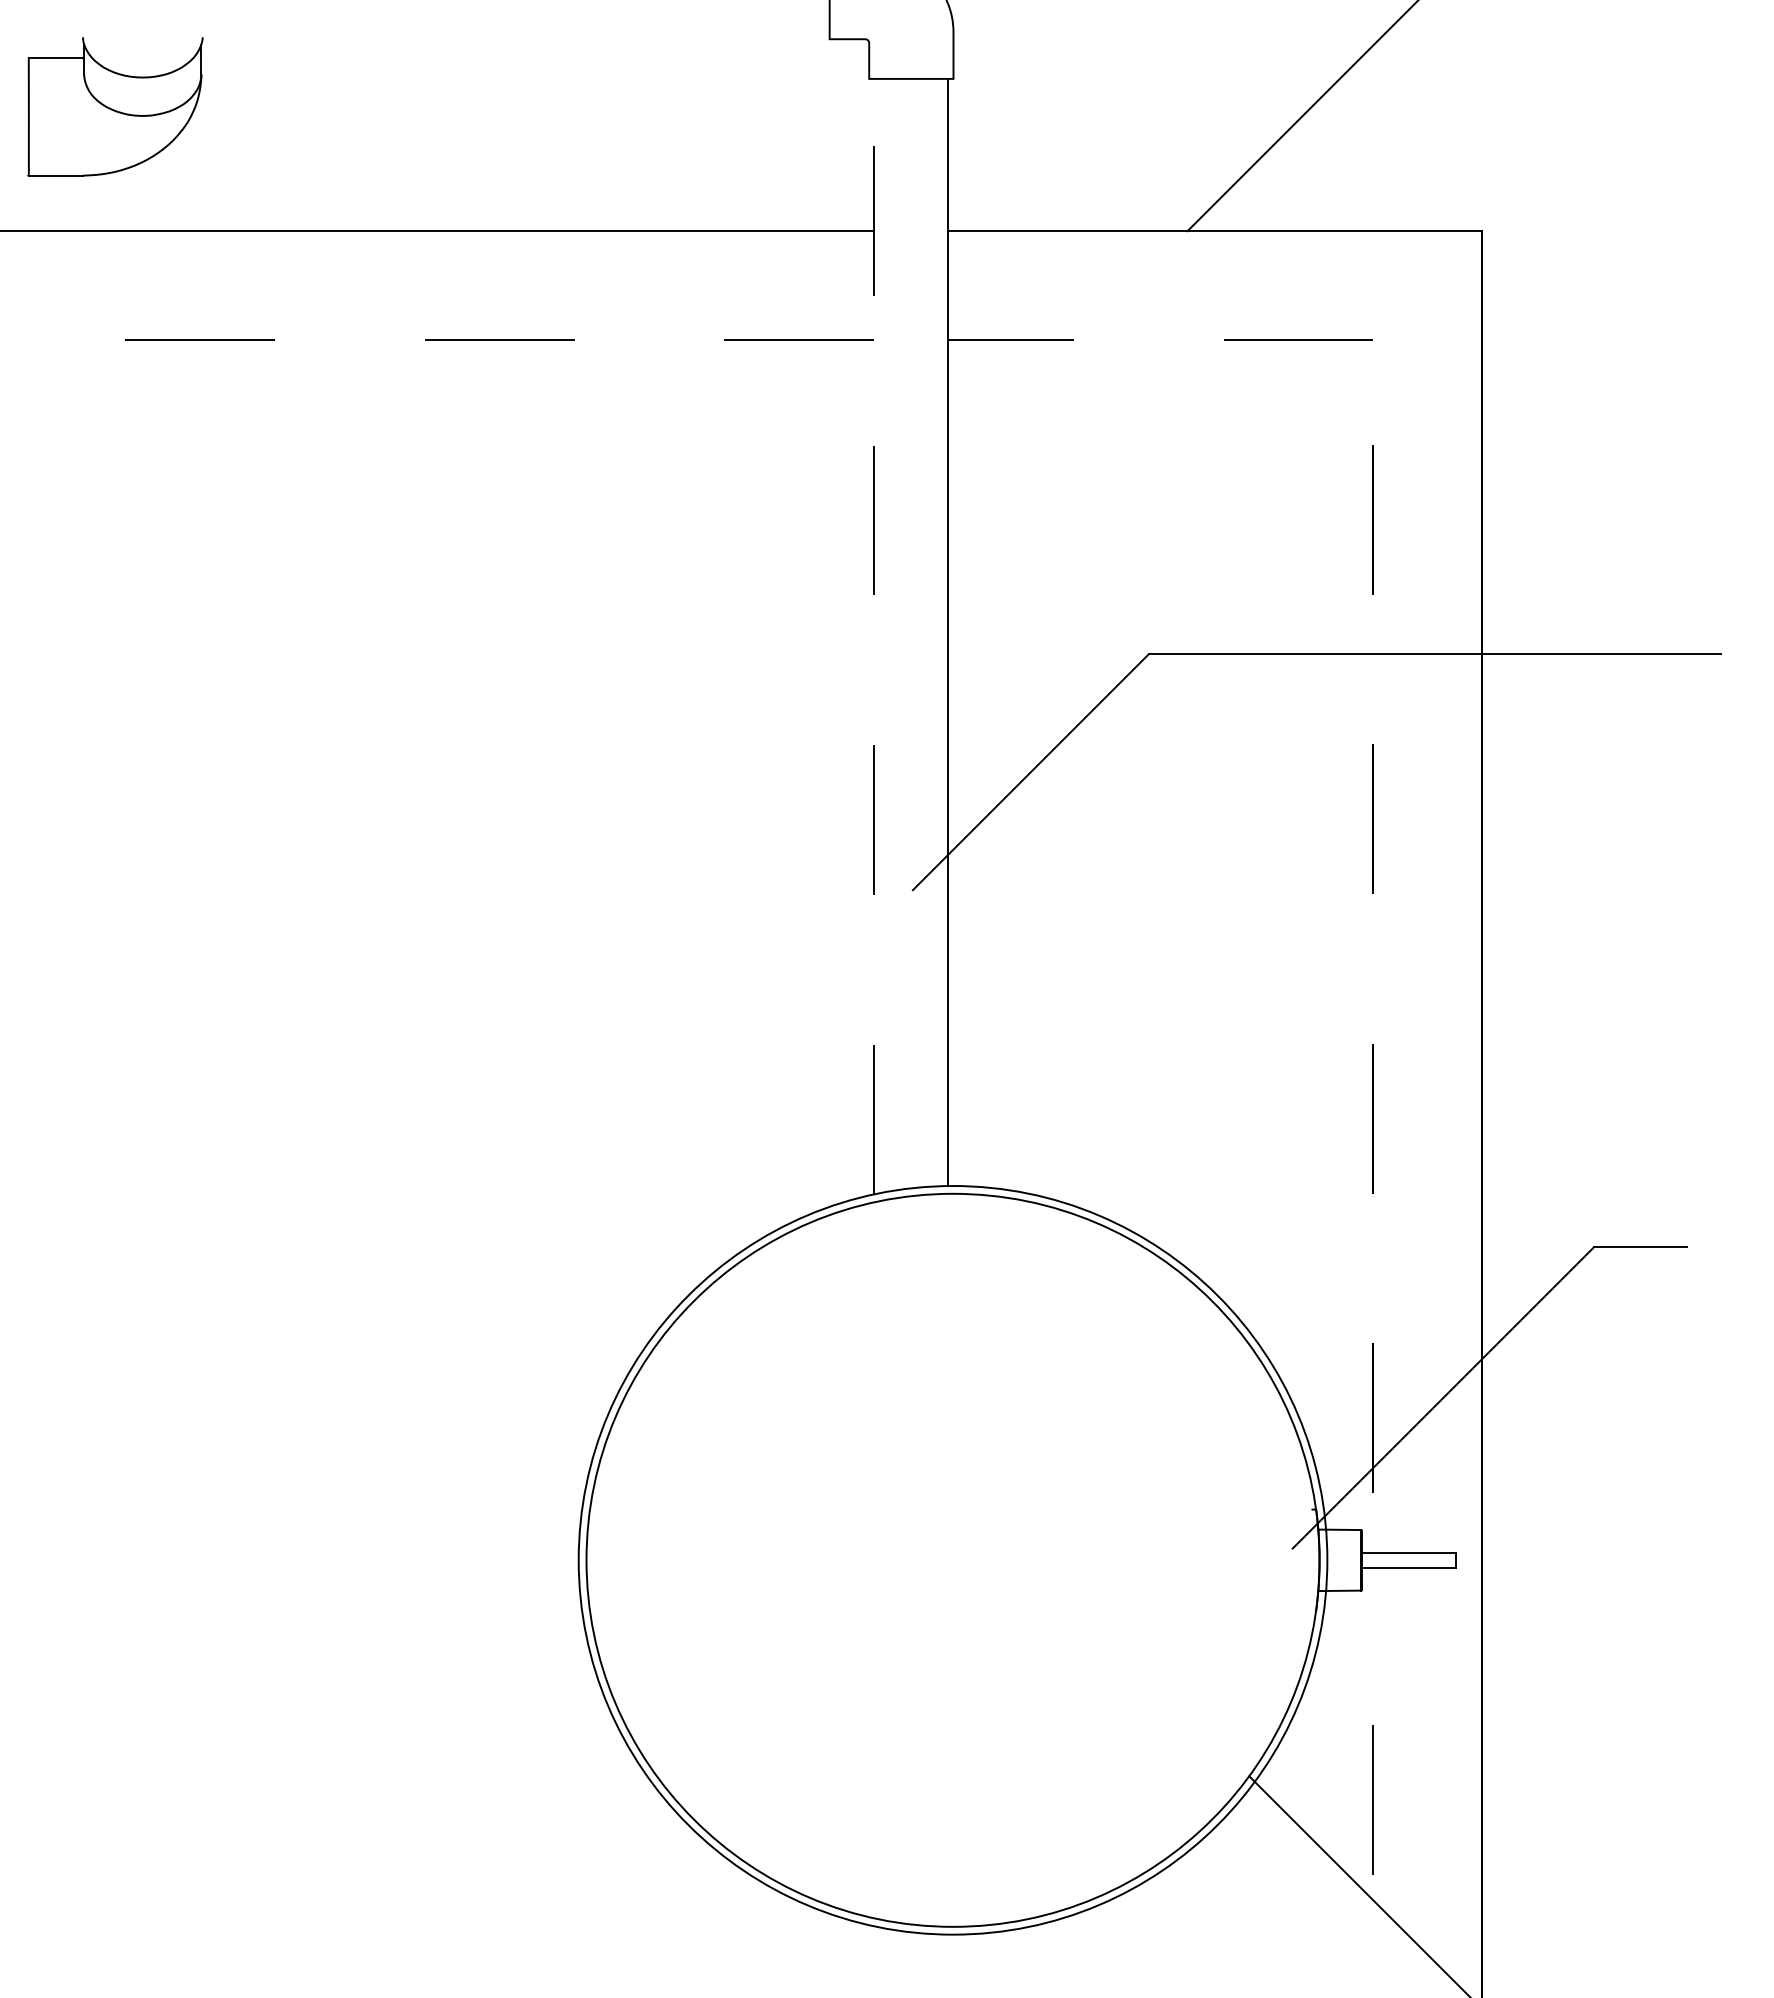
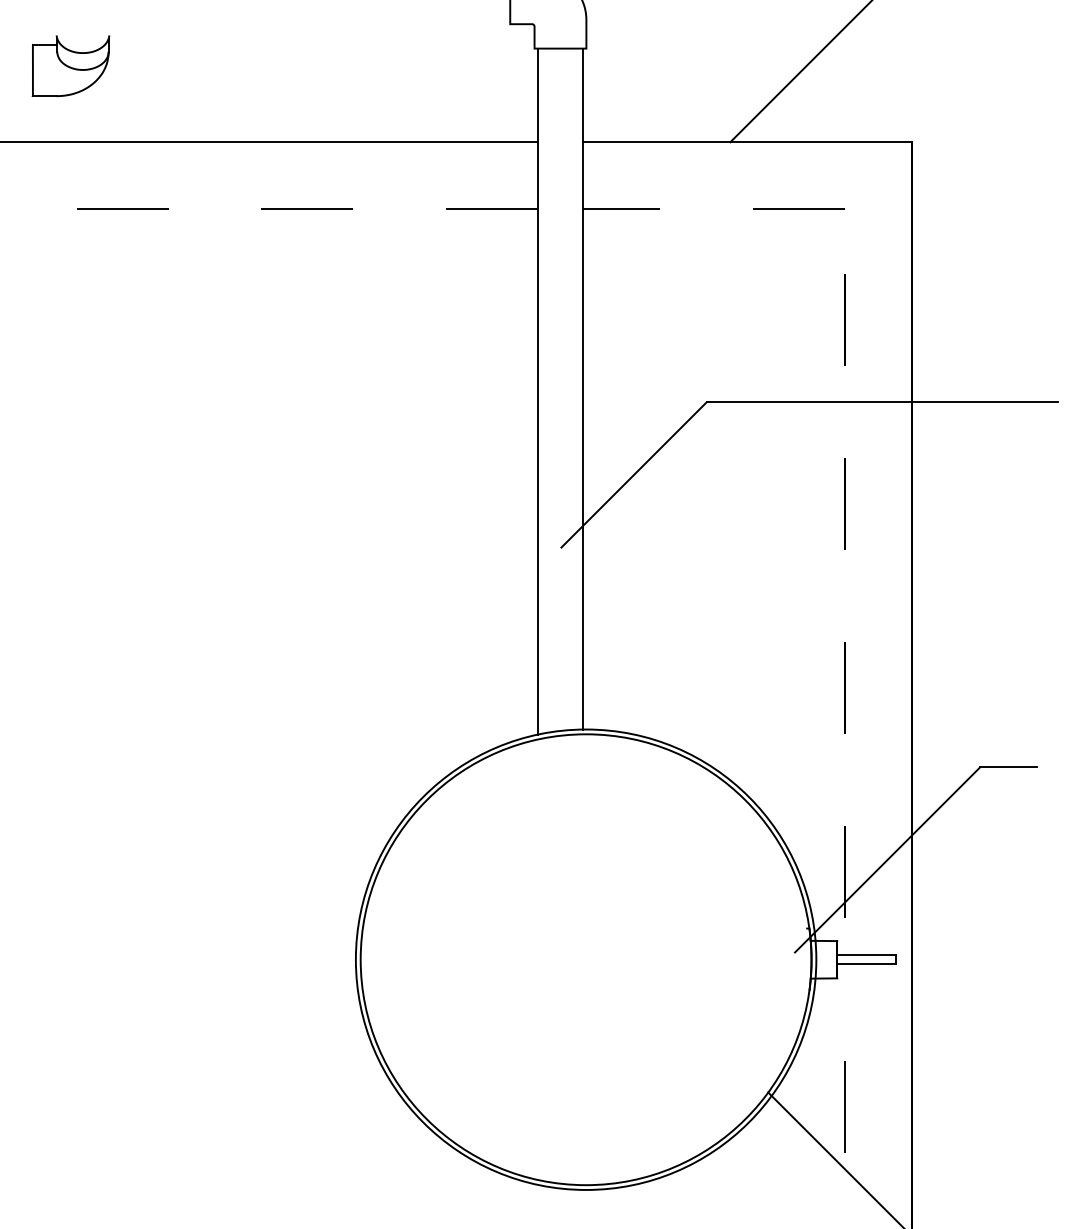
part: (114, 108) -> (70, 66), size x0.71
line: (873, 636) -> (537, 391), dashed -> solid

